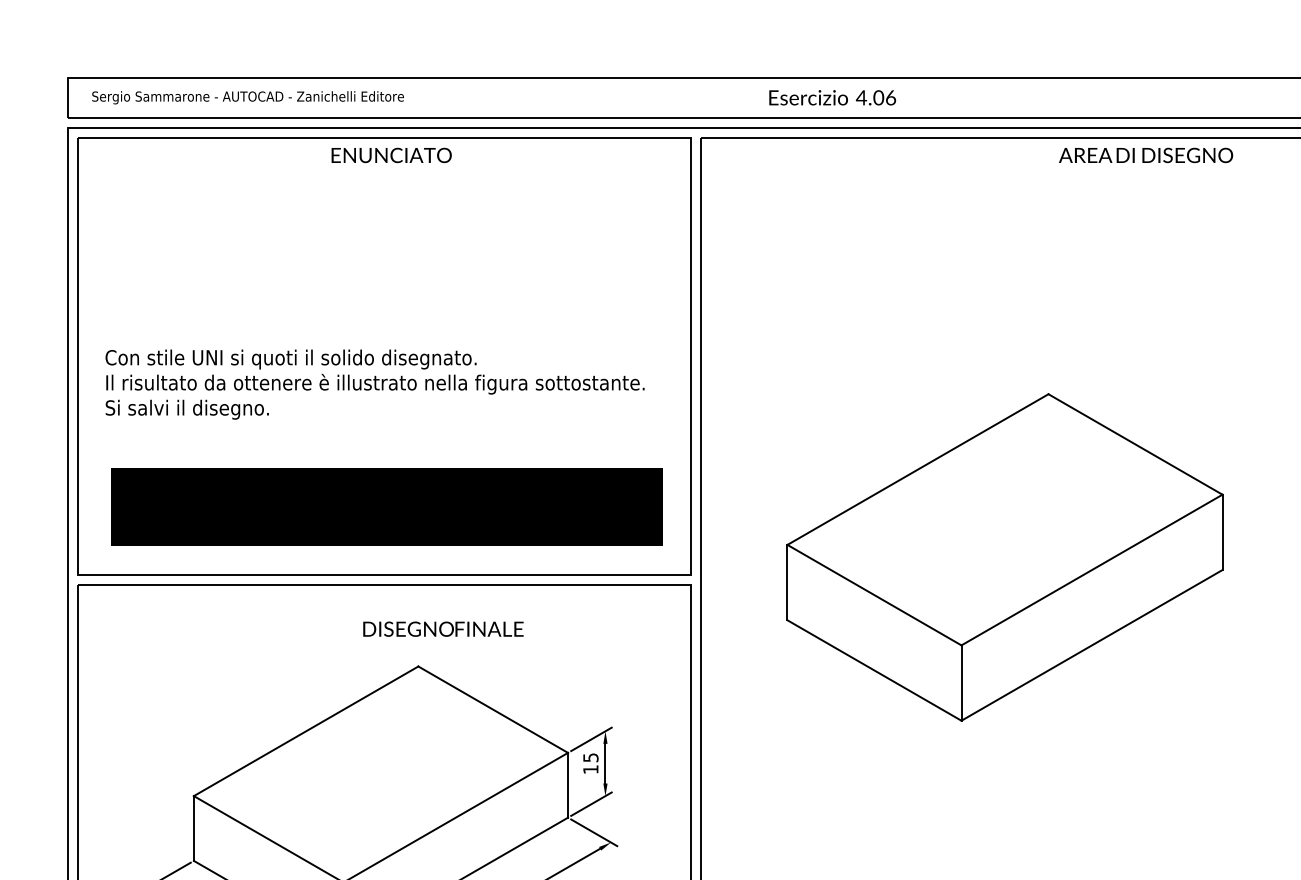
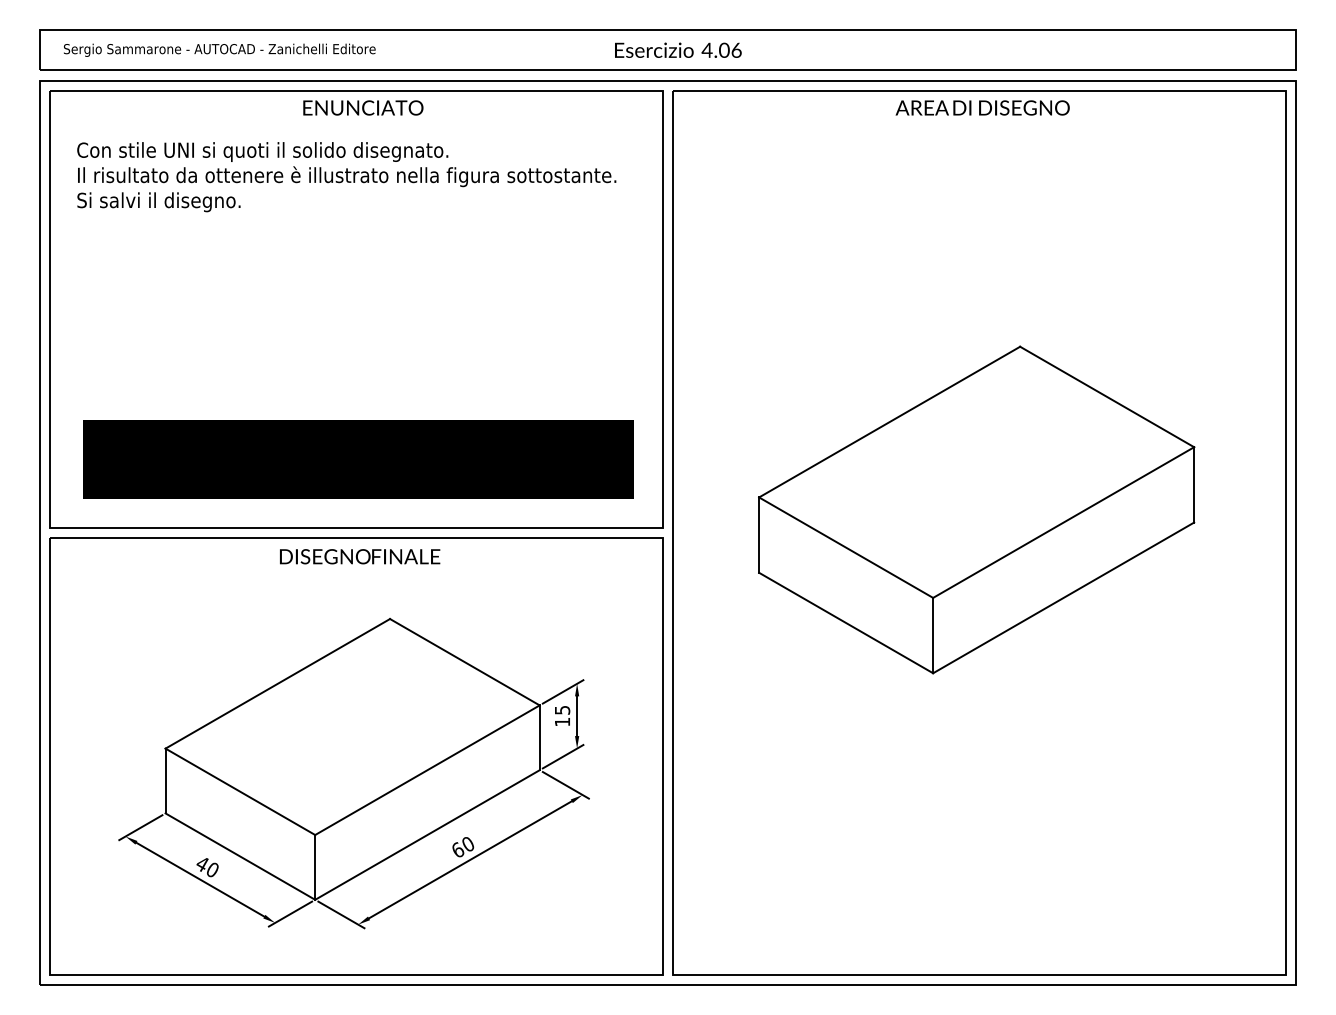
text: (832, 96) -> (678, 49), moved
text: (1145, 154) -> (982, 107), moved
text: (374, 384) -> (346, 177), moved
text: (443, 628) -> (360, 556), moved

